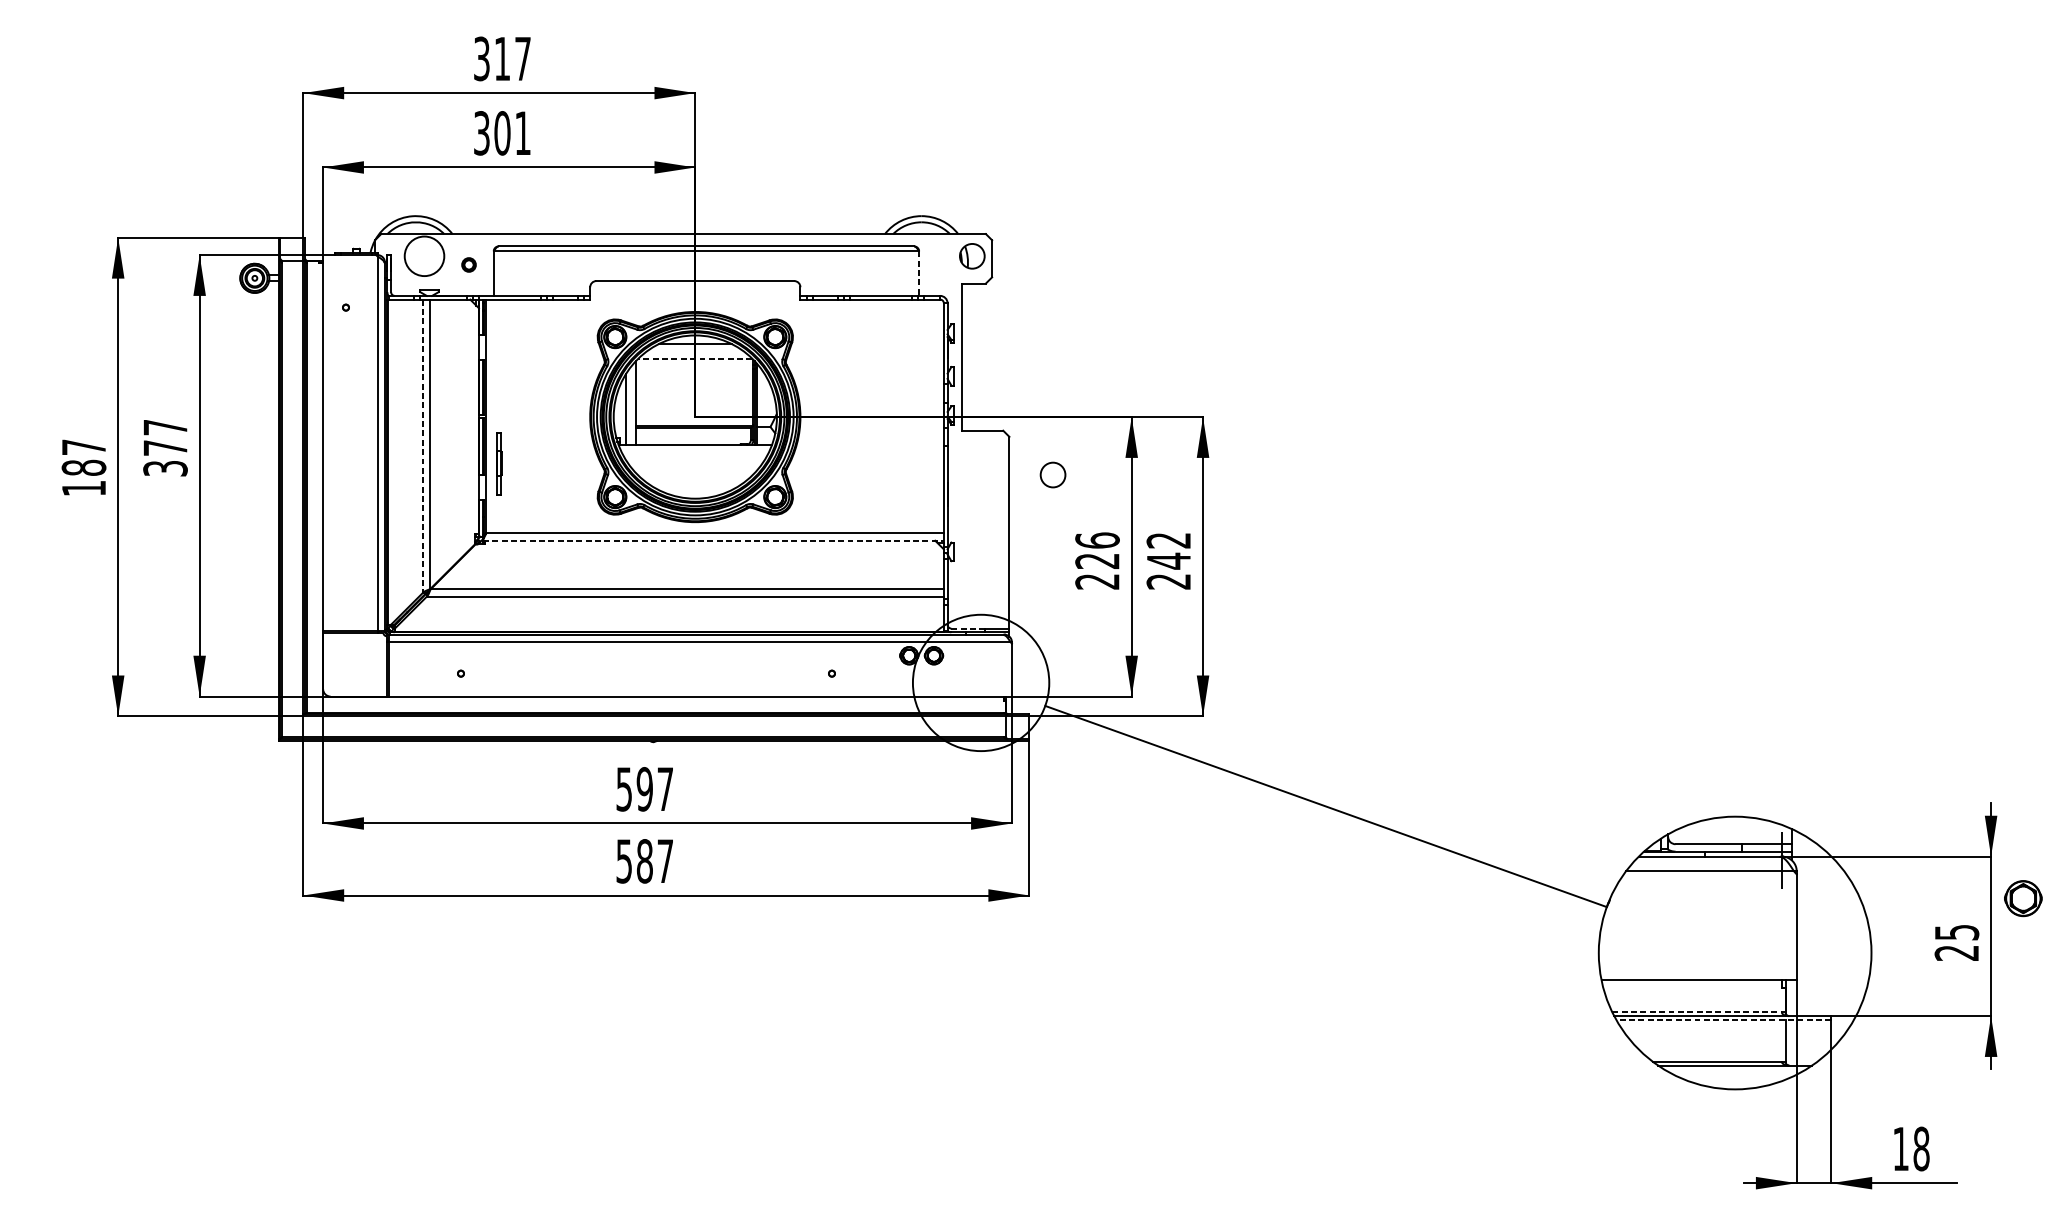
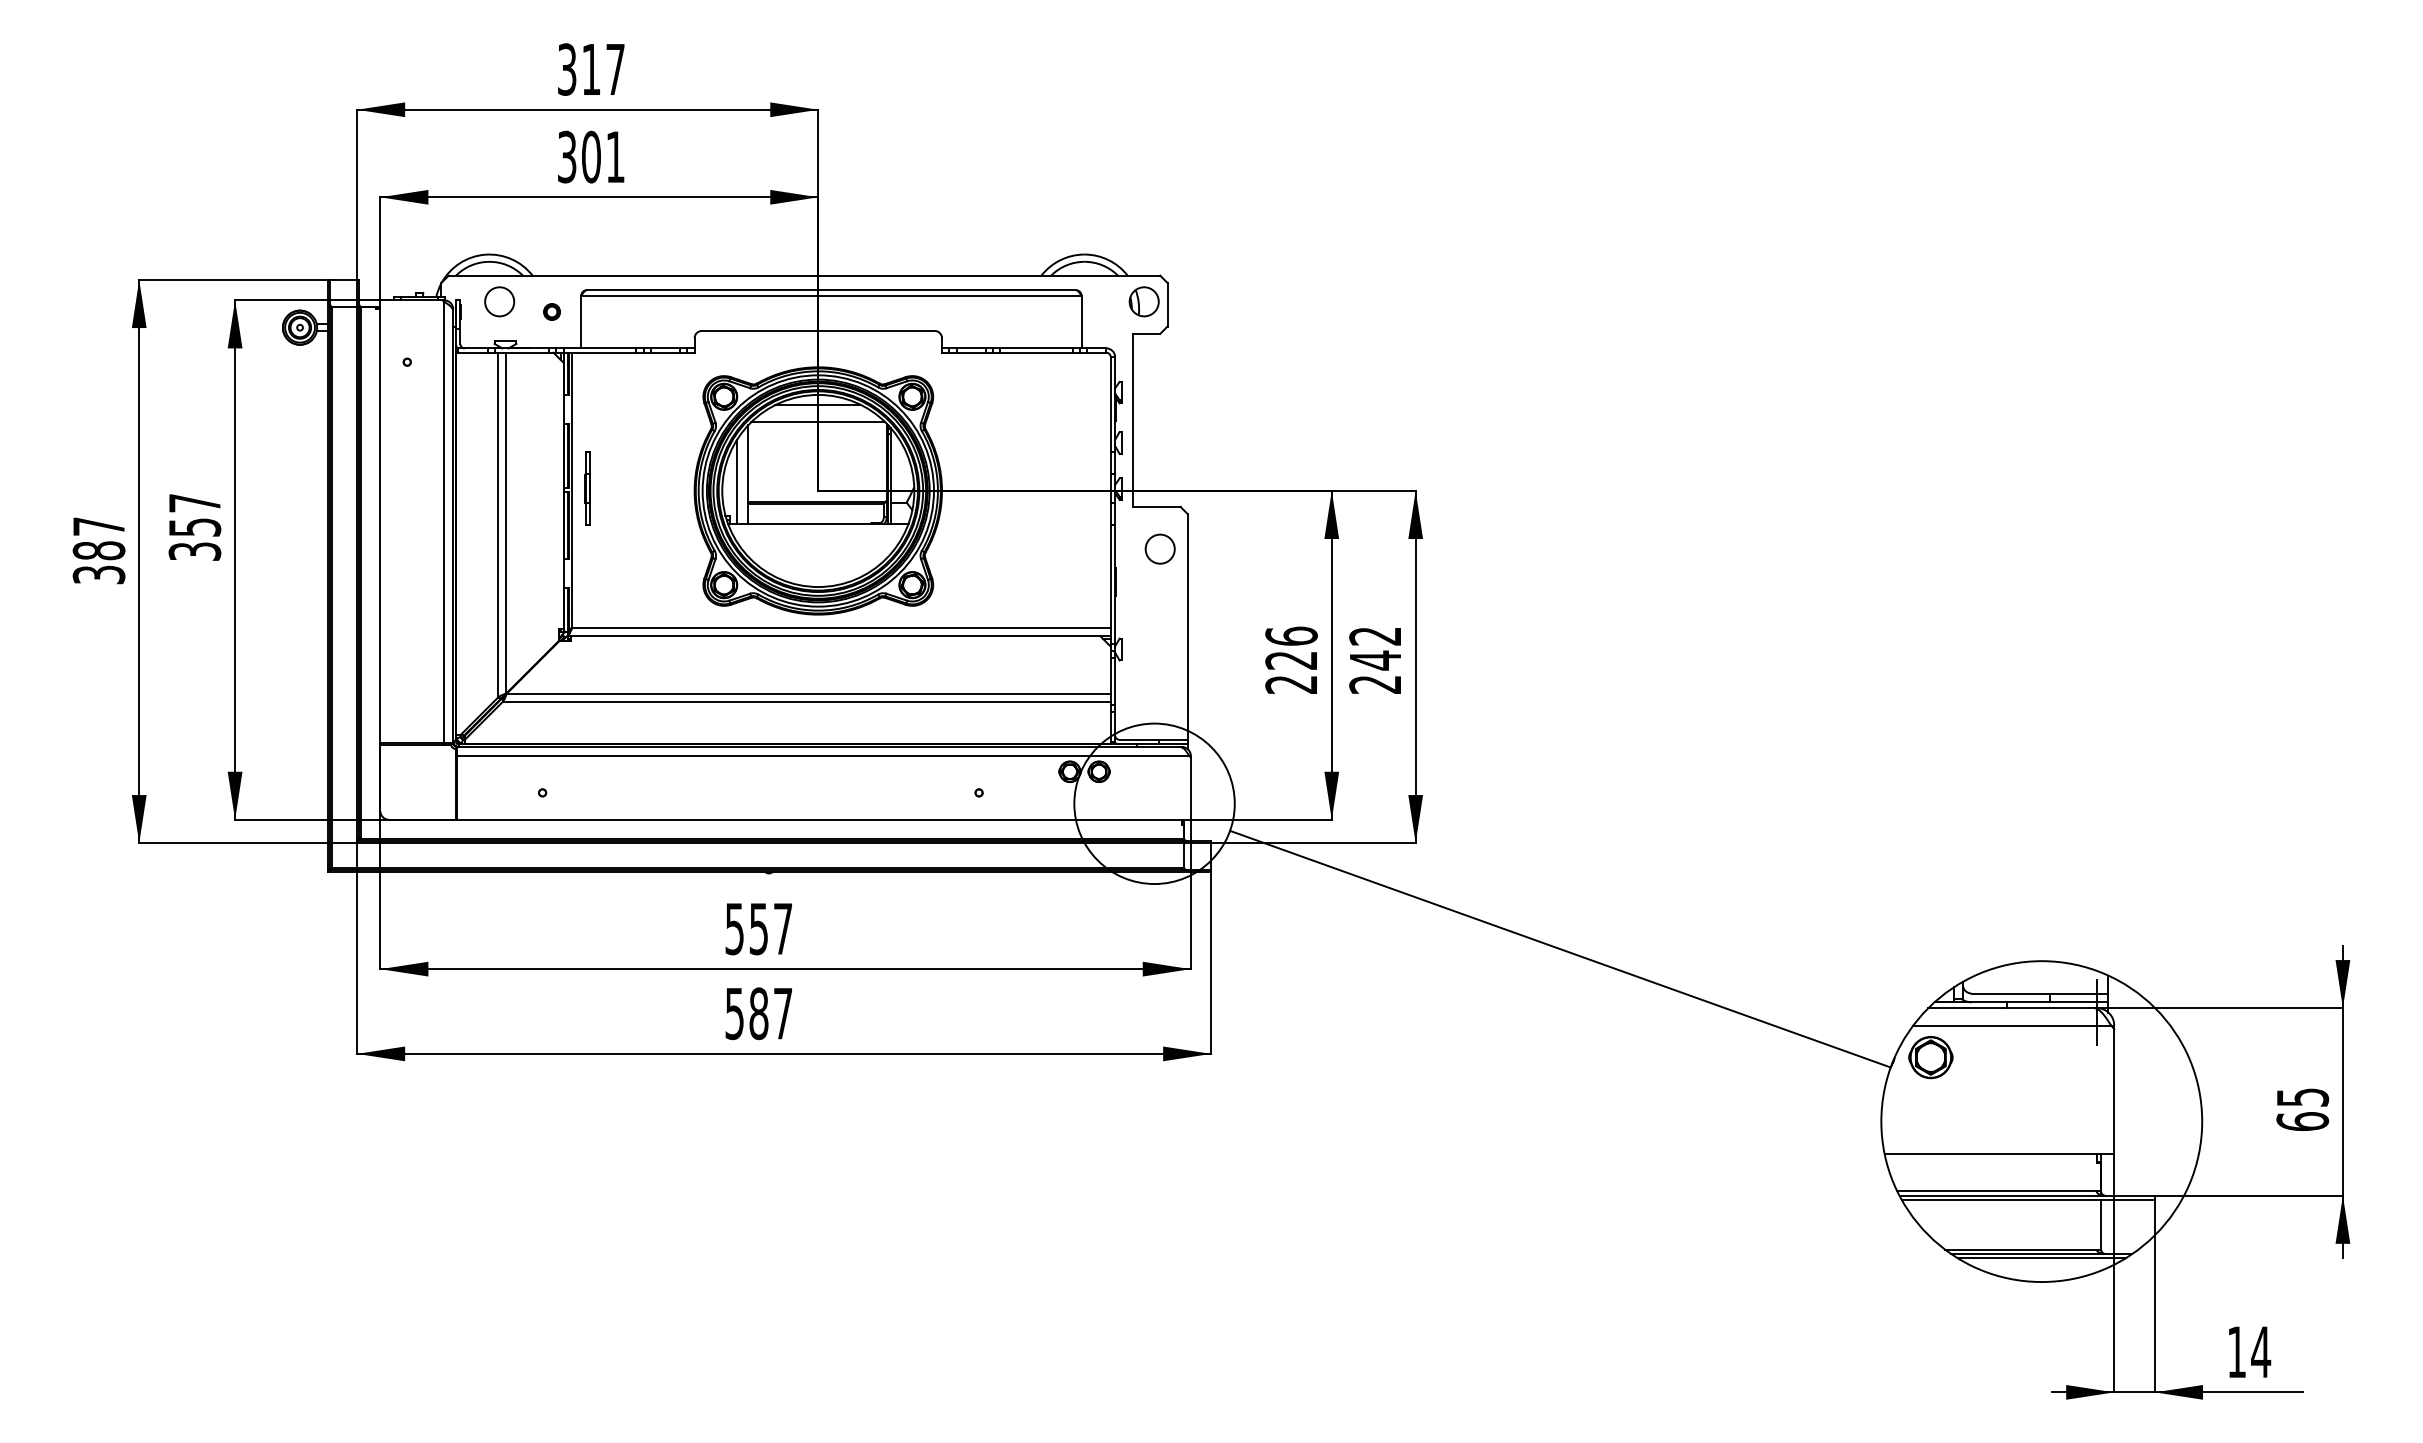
circle: (424, 256) -> (499, 301), size x0.62
line: (919, 273) -> (1081, 322), dashed -> solid
line: (695, 358) -> (818, 422), dashed -> solid
line: (422, 446) -> (497, 525), dashed -> solid
text: (166, 448) -> (195, 527), 377 -> 357
part: (499, 463) -> (587, 488), moved
circle: (1052, 474) -> (1159, 548), moved
text: (83, 488) -> (98, 575), 187 -> 387
line: (714, 540) -> (840, 636), dashed -> solid
line: (968, 628) -> (1139, 739), dashed -> solid
text: (644, 788) -> (758, 928), 597 -> 557
part: (2023, 898) -> (1930, 1057), moved
text: (1956, 952) -> (2302, 1121), 25 -> 65
line: (1697, 1012) -> (1997, 1191), dashed -> solid
line: (1723, 1020) -> (2028, 1200), dashed -> solid
line: (1734, 1069) -> (2041, 1258), added
text: (1921, 1148) -> (2261, 1351), 18 -> 14

